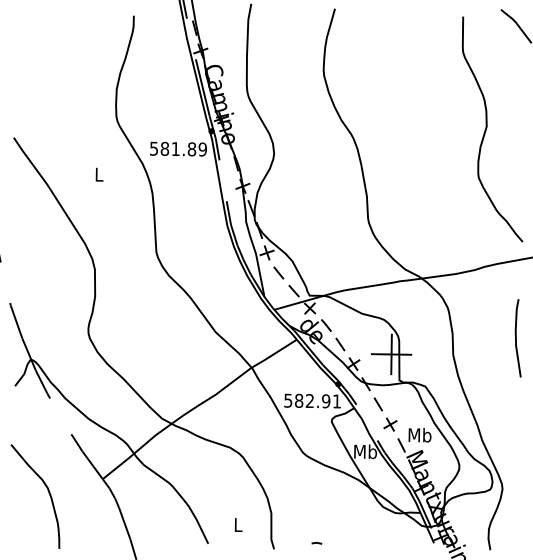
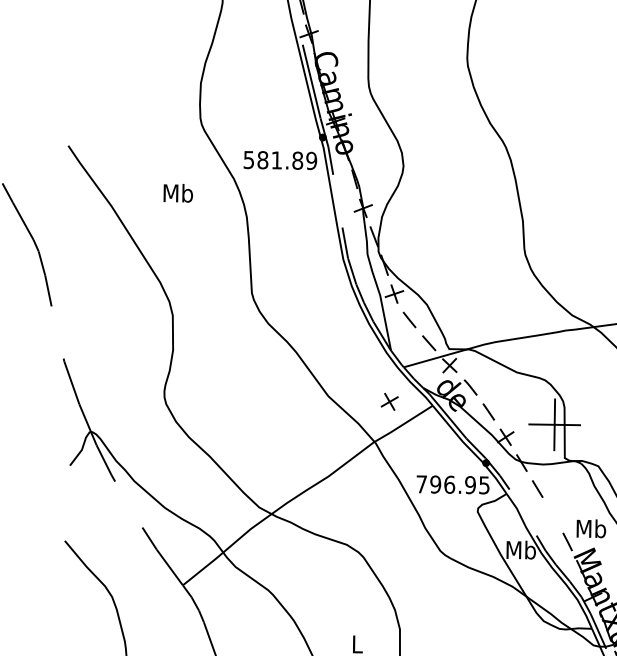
text: (98, 174) -> (177, 193), L -> Mb
text: (312, 401) -> (452, 485), 582.91 -> 796.95
part: (390, 424) -> (389, 401), moved

